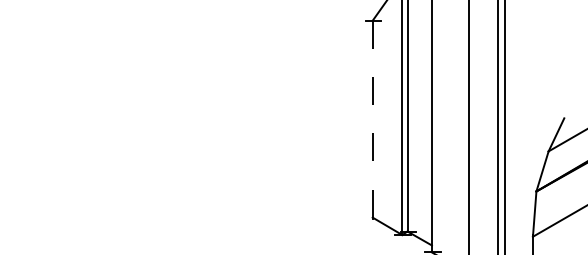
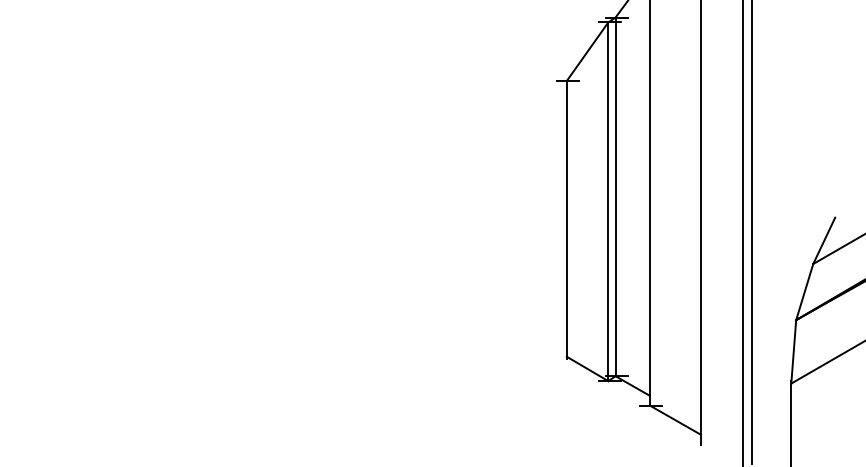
line: (372, 118) -> (566, 218), dashed -> solid

